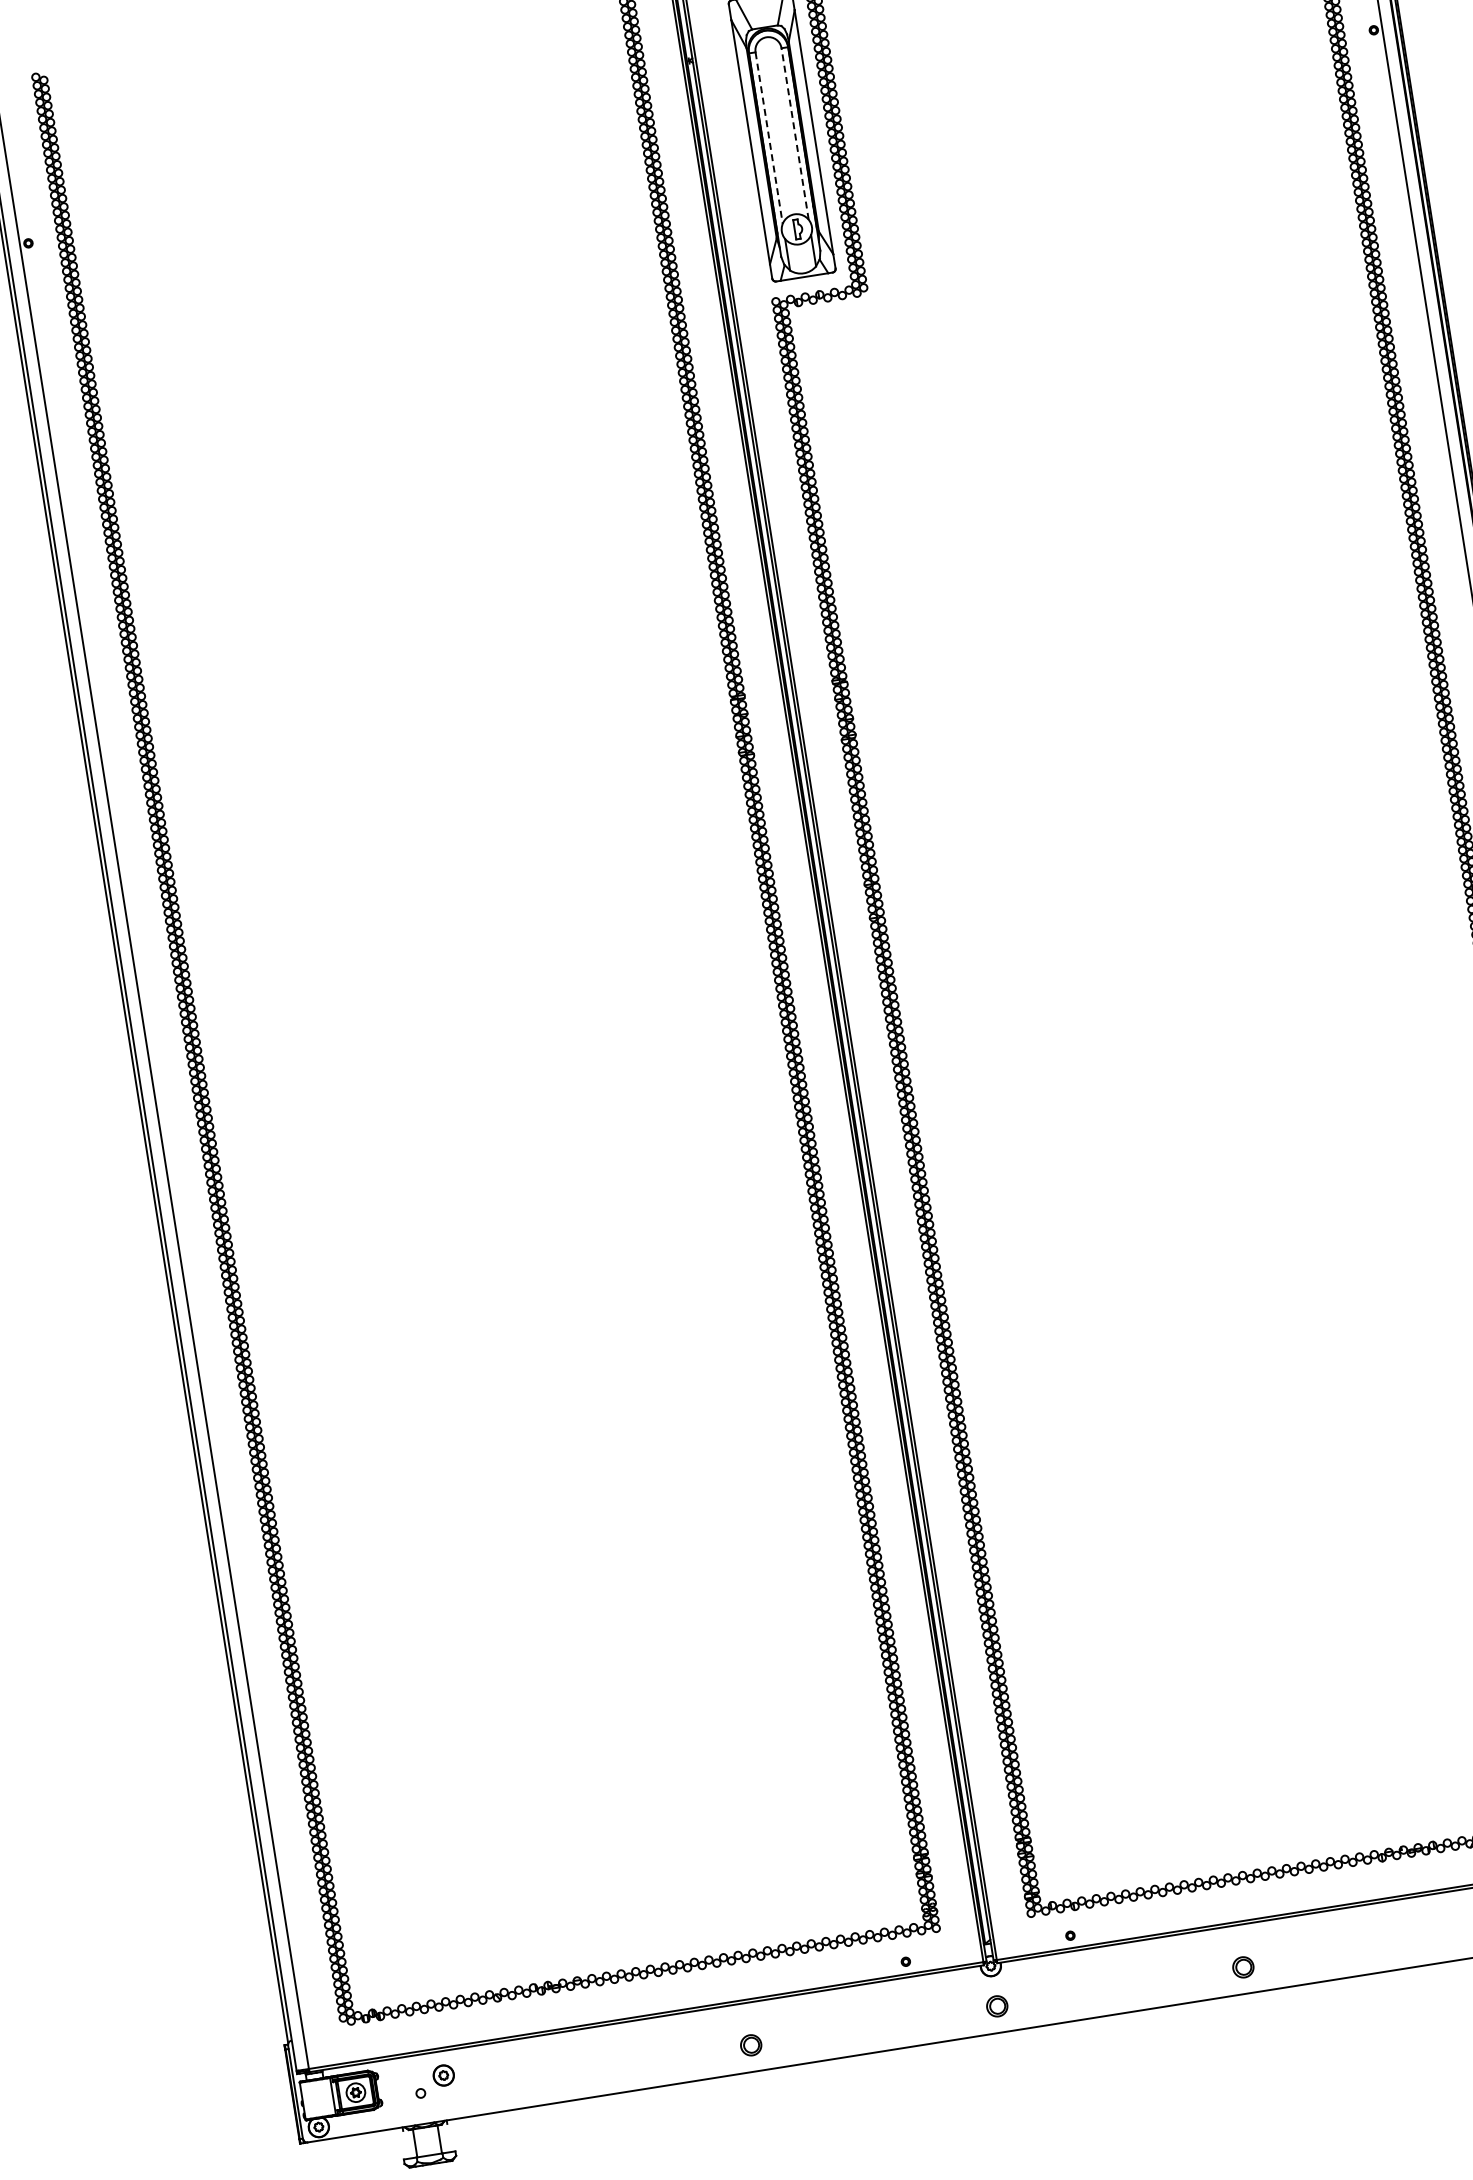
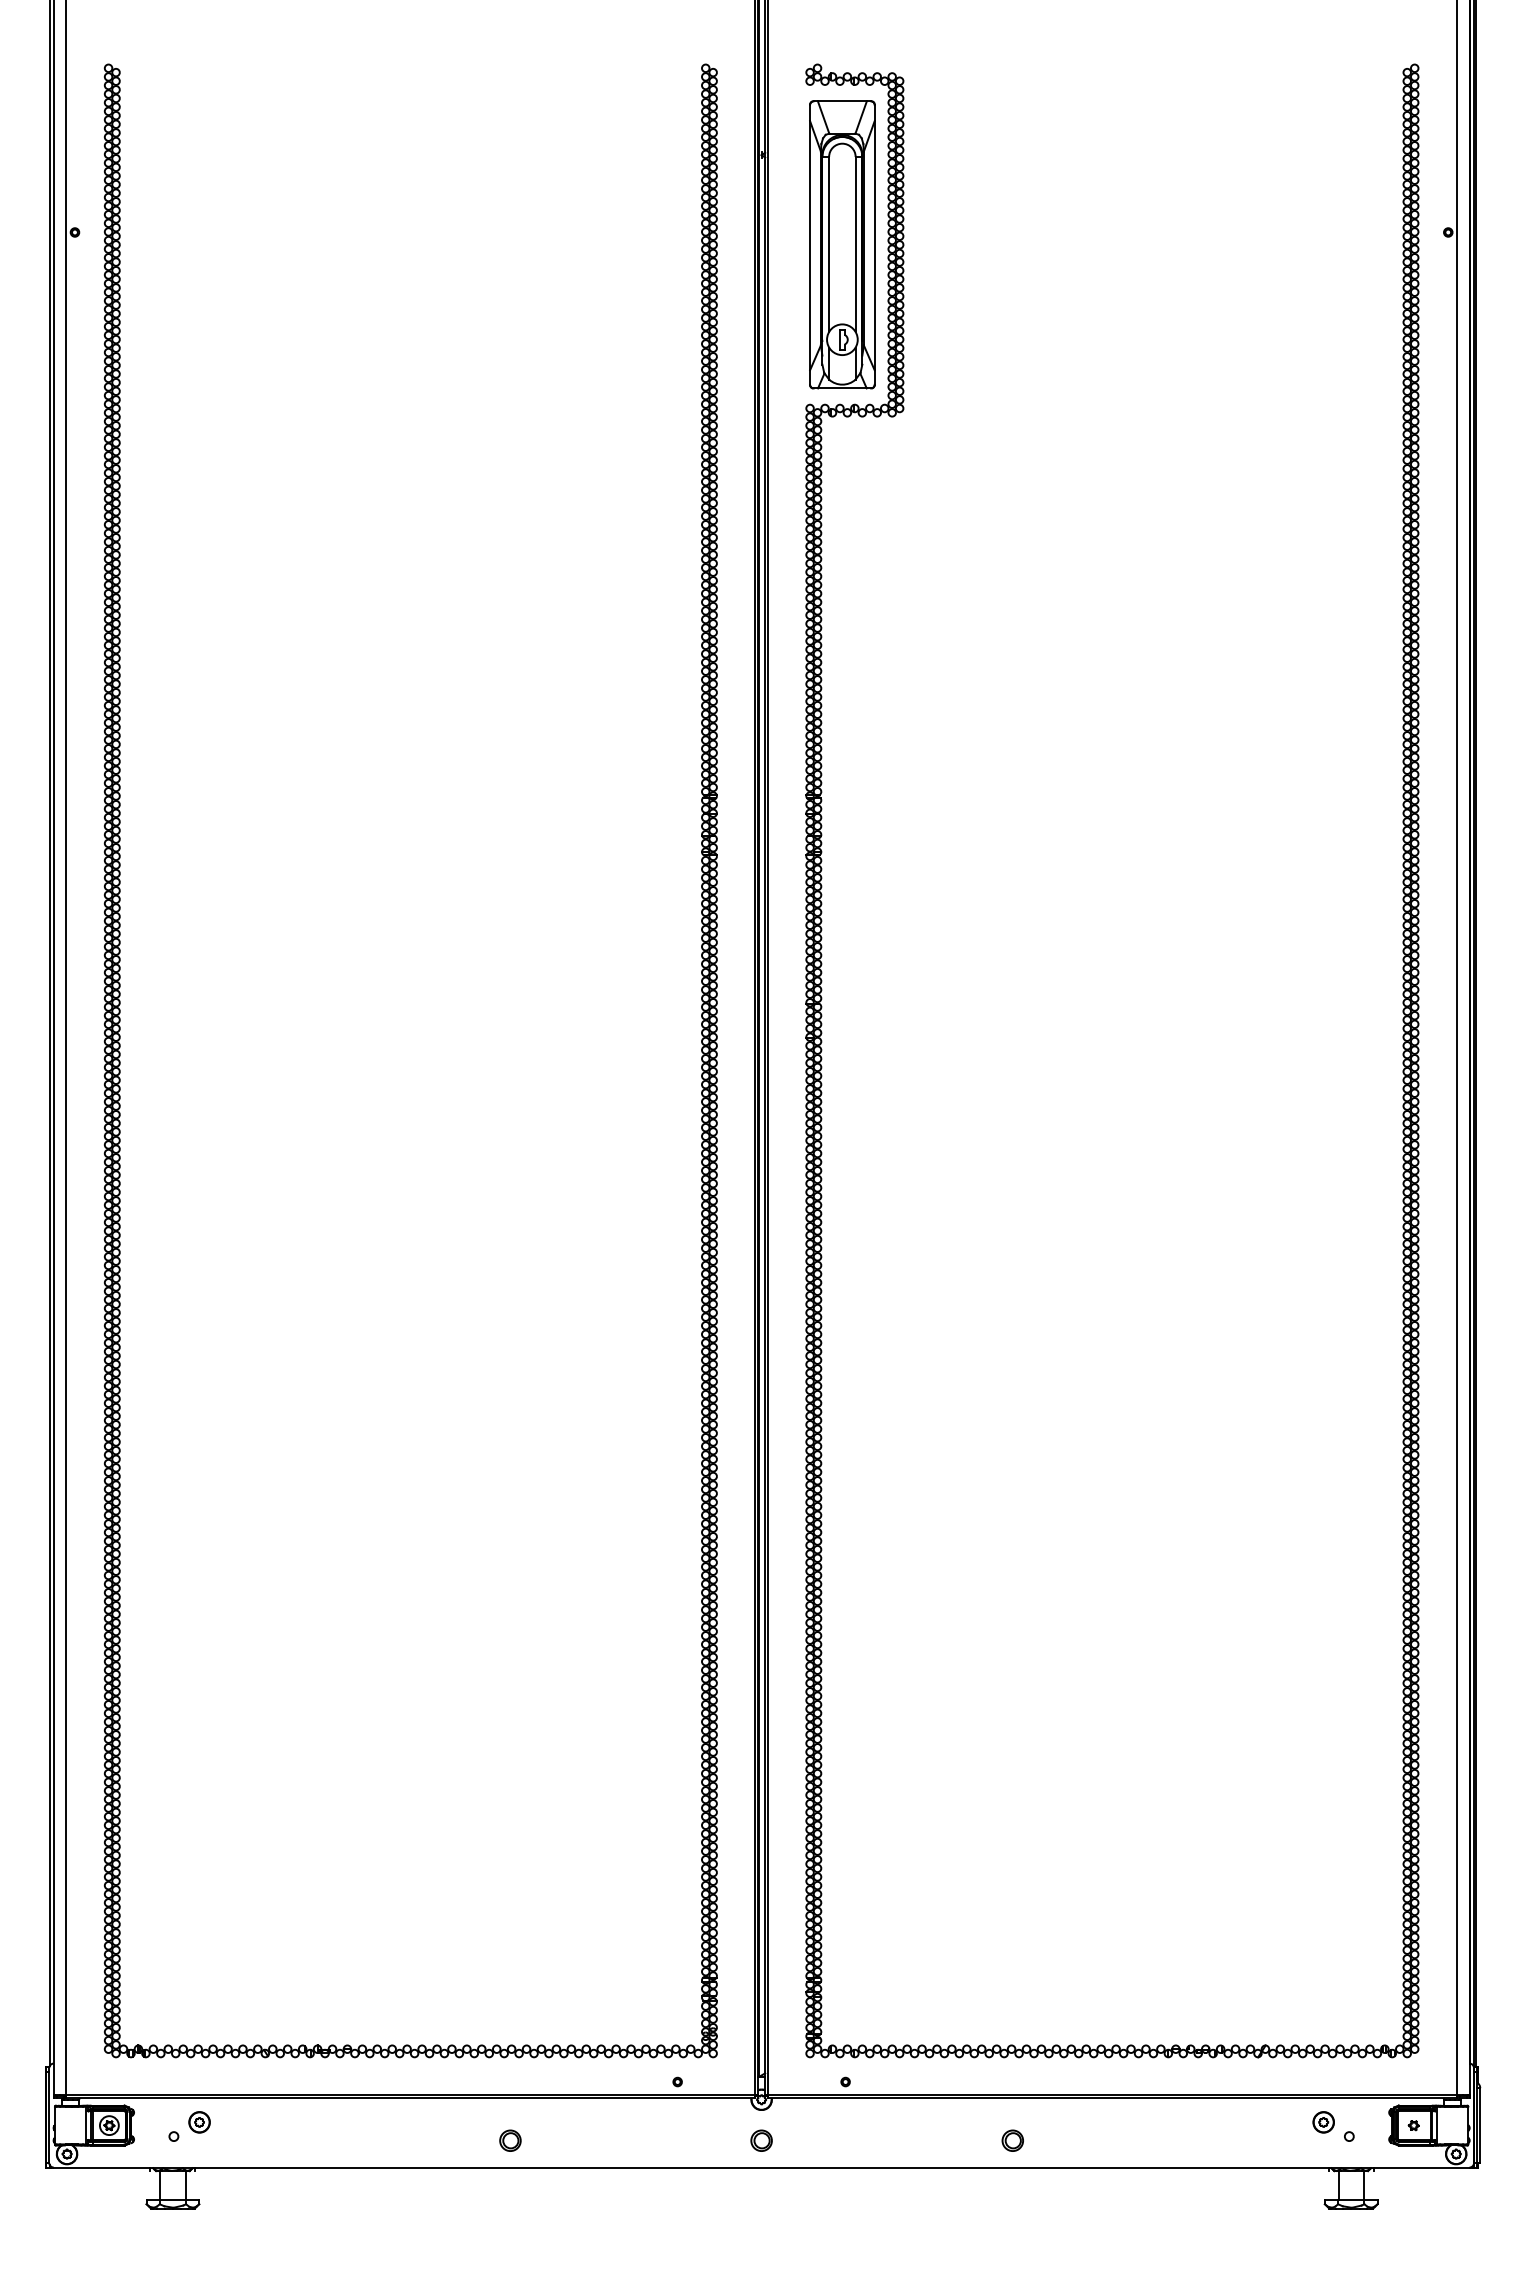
line: (794, 134) -> (855, 244), dashed -> solid
line: (769, 138) -> (829, 244), dashed -> solid

